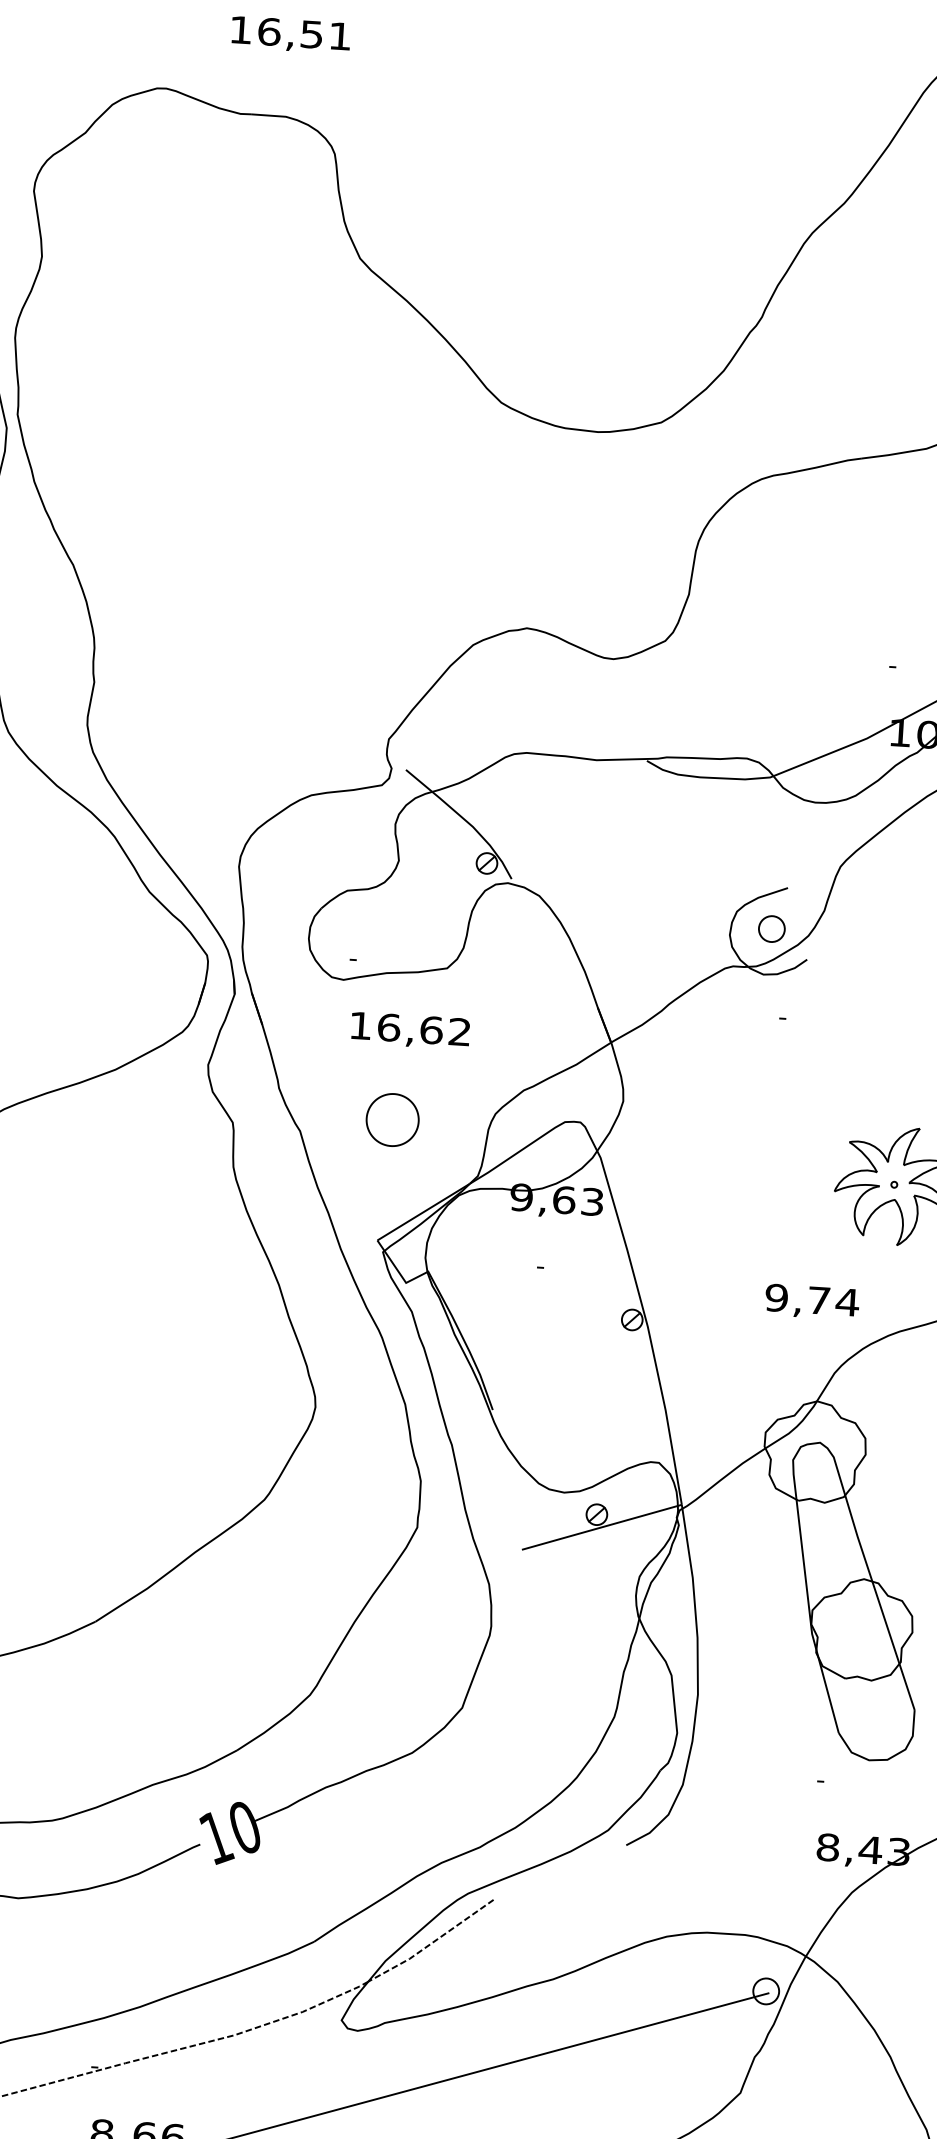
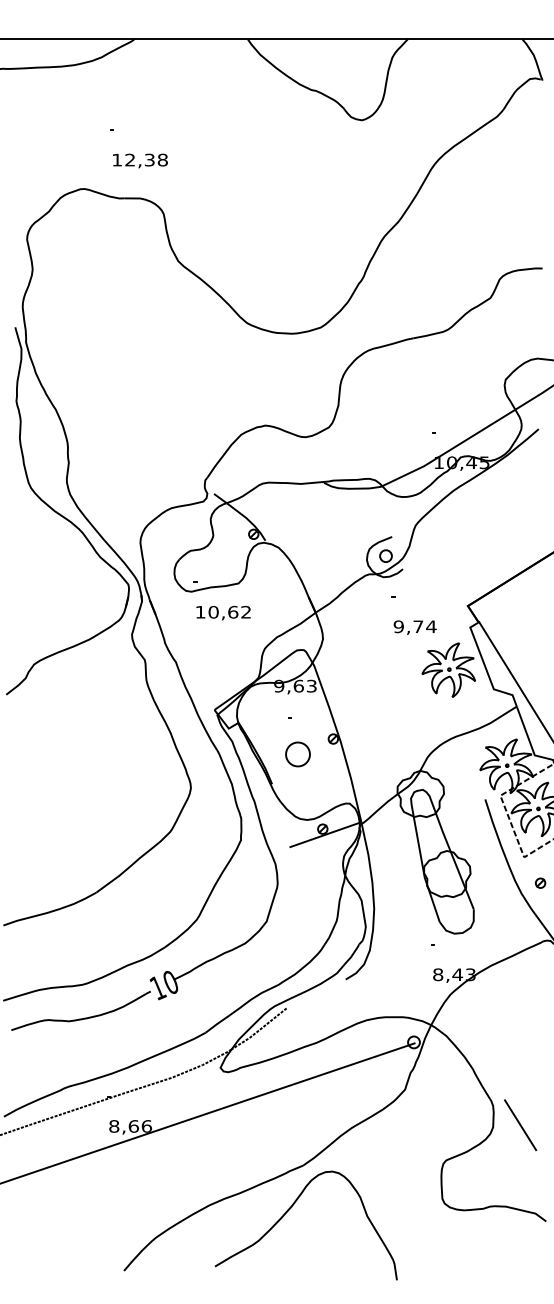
text: (304, 32) -> (146, 159), 16,51 -> 12,38
text: (388, 1025) -> (213, 611), 16,62 -> 10,62
part: (391, 1120) -> (297, 754), moved
text: (810, 1301) -> (414, 627), moved

